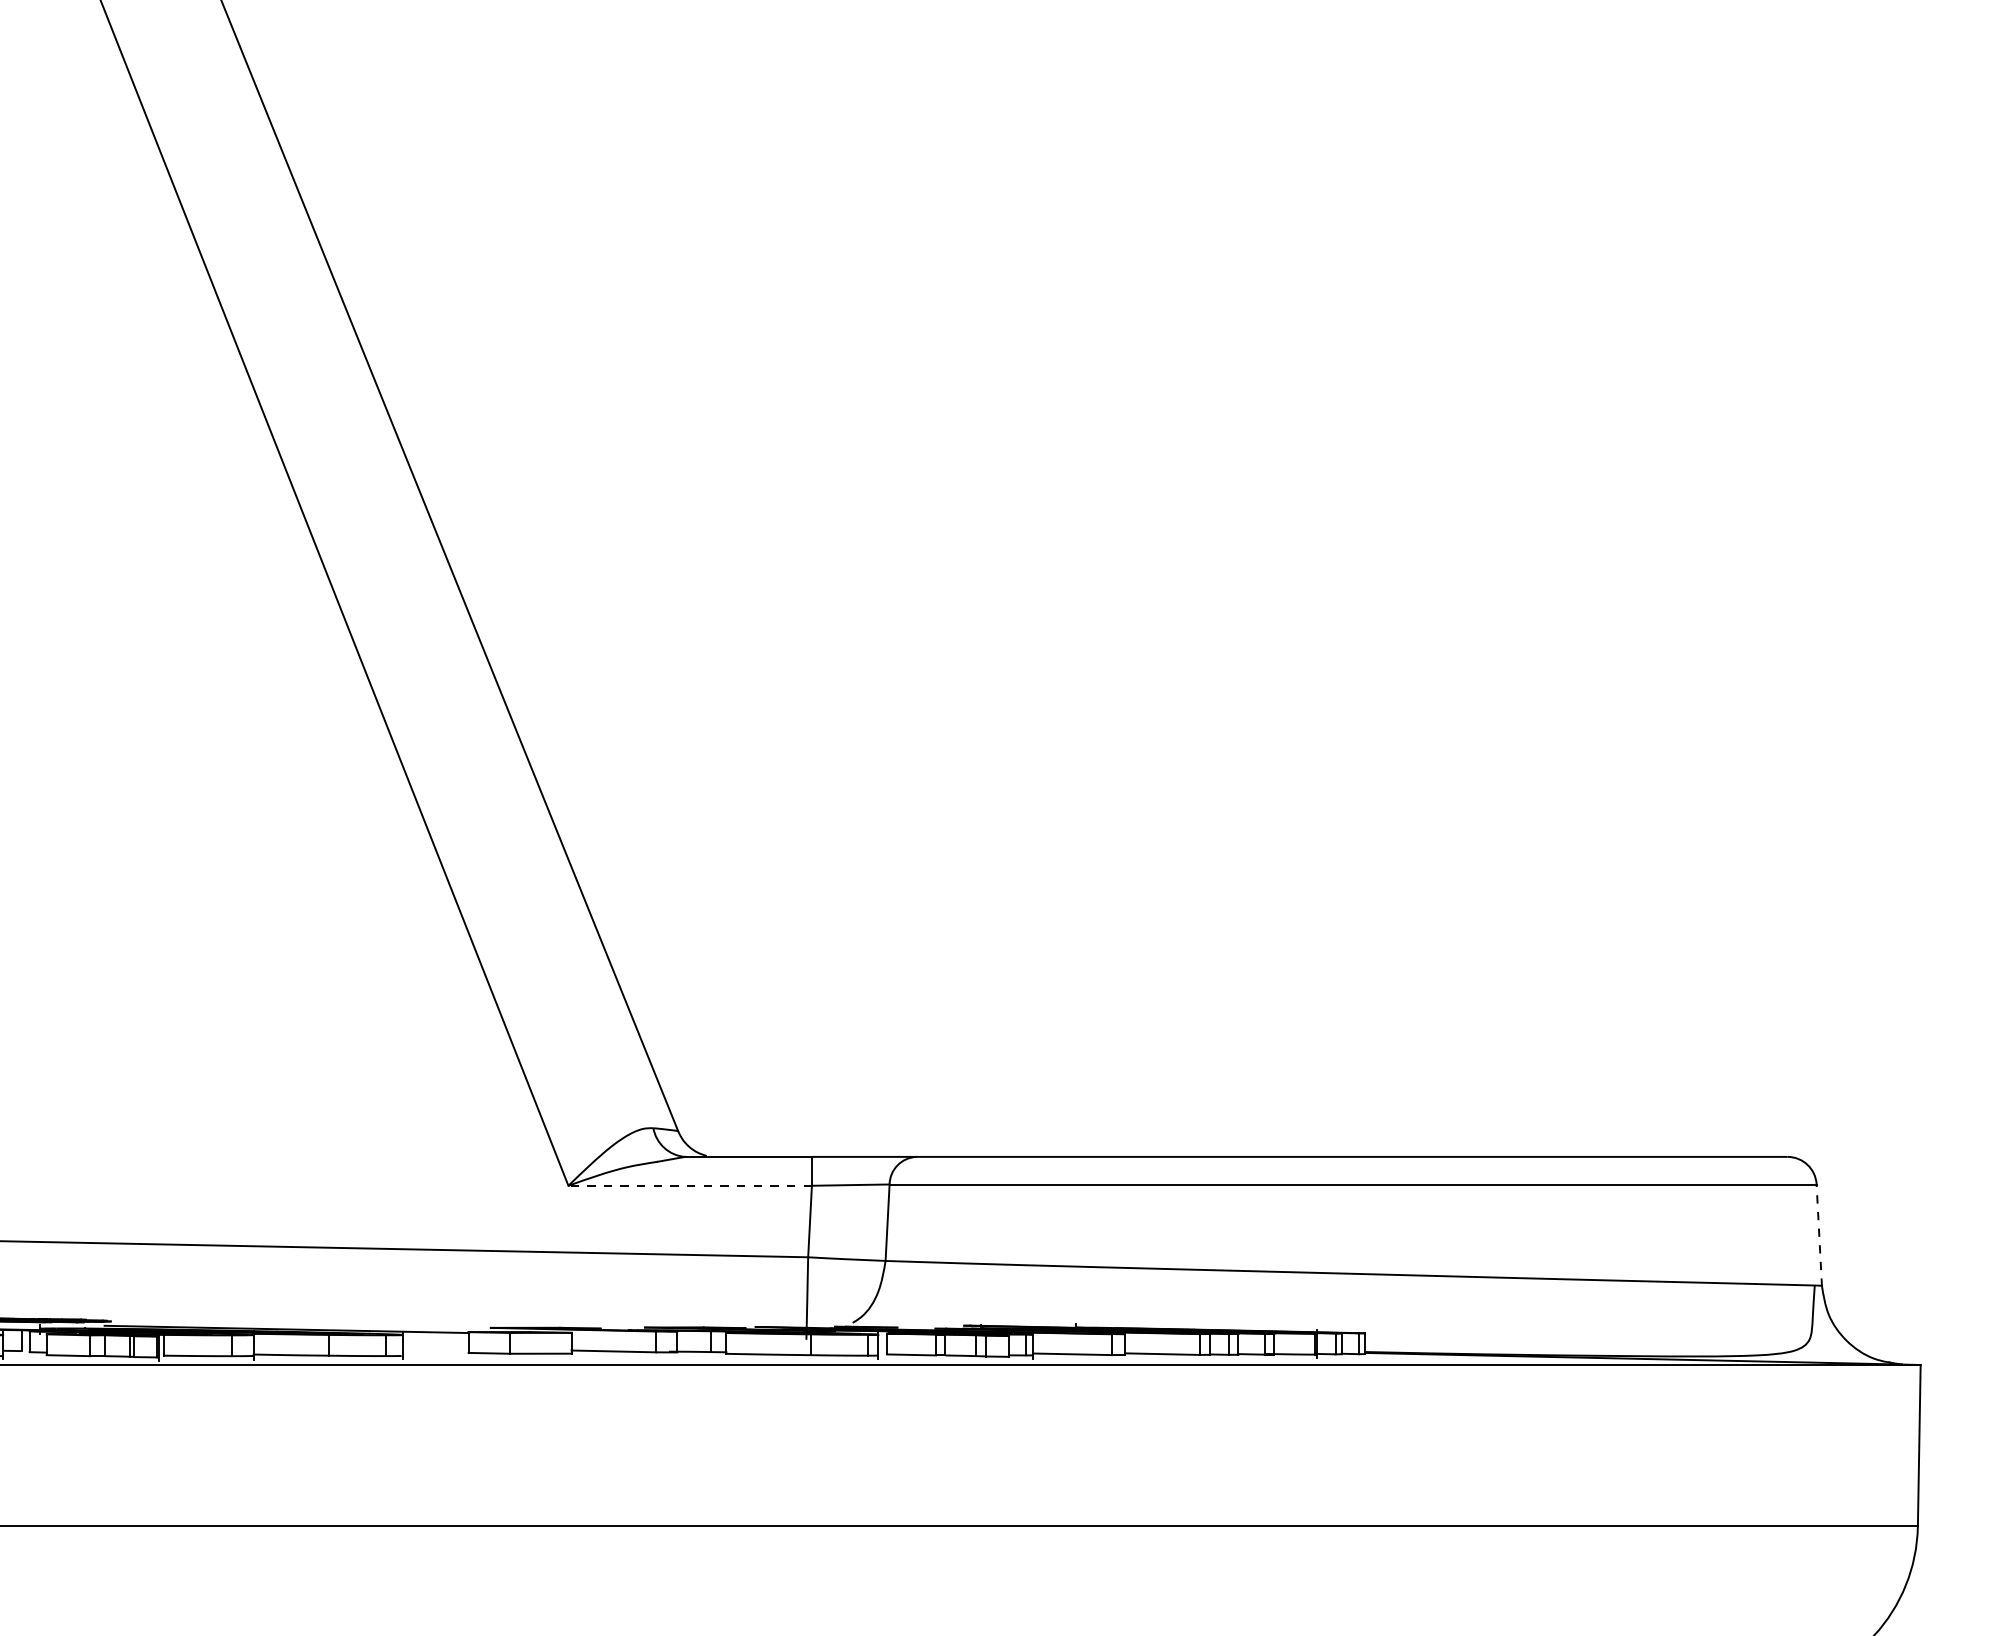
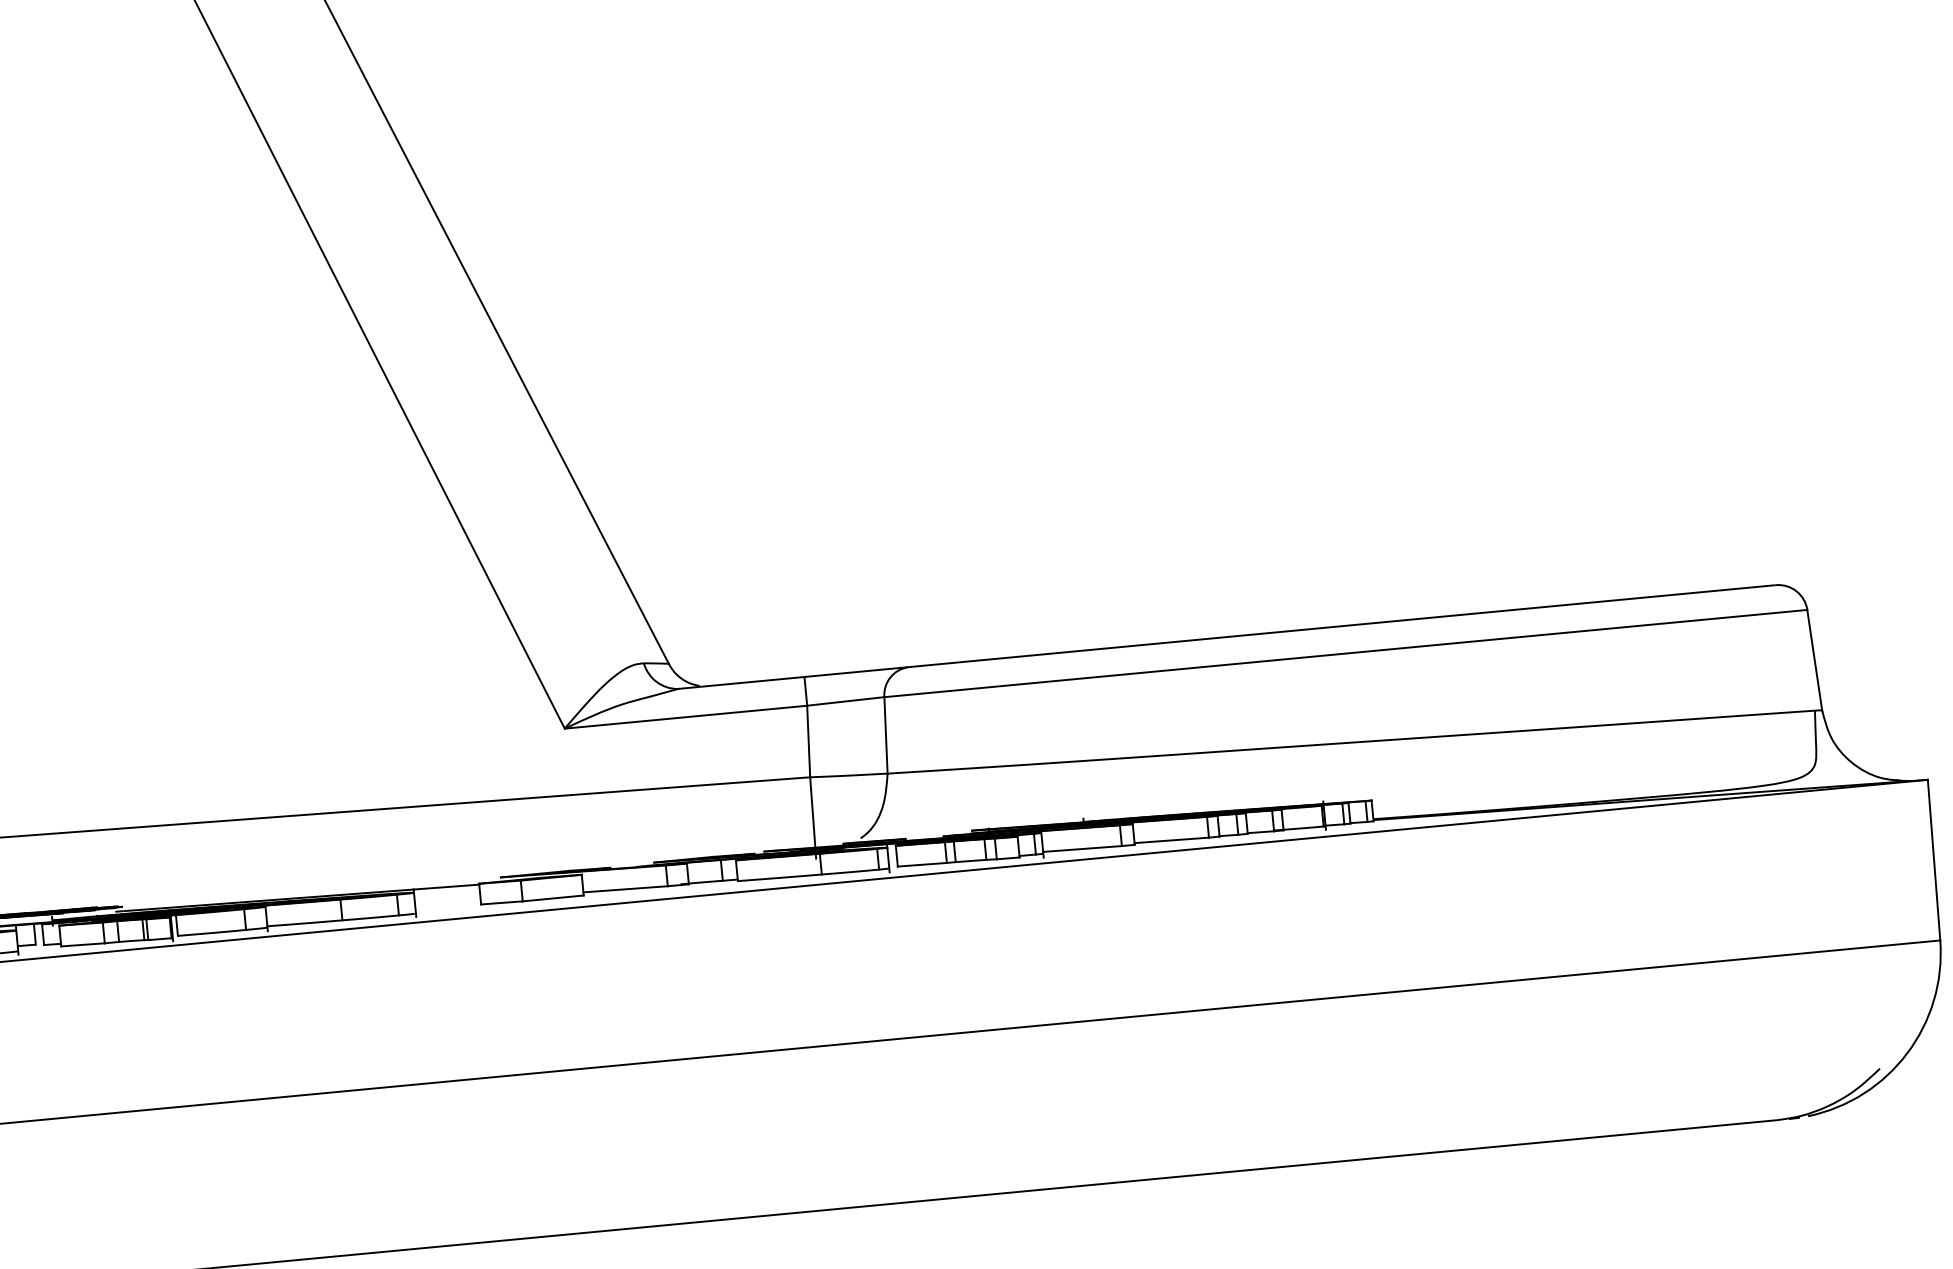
line: (690, 1185) -> (686, 716), dashed -> solid
line: (1819, 1235) -> (1814, 660), dashed -> solid

